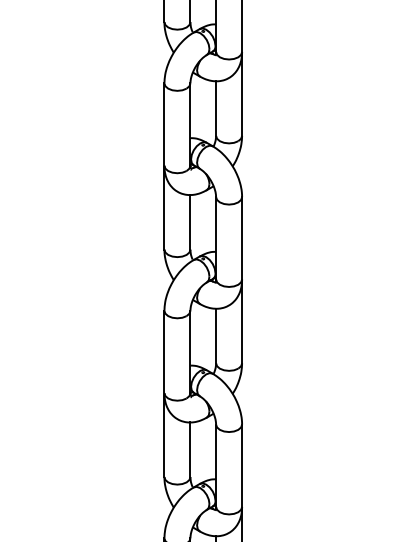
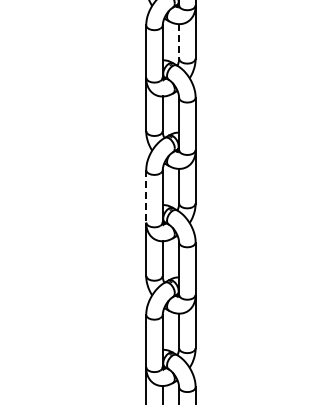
line: (216, 108) -> (179, 41), solid -> dashed
line: (164, 352) -> (146, 196), solid -> dashed

